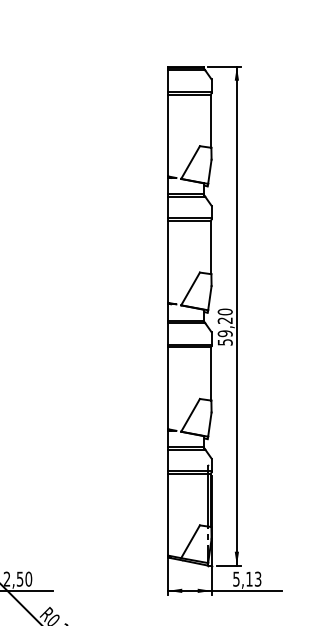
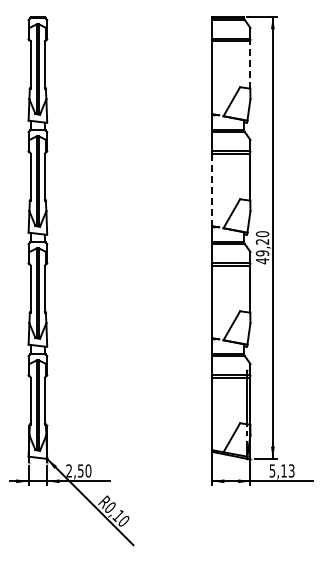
line: (210, 121) -> (249, 65), solid -> dashed
line: (168, 262) -> (212, 190), solid -> dashed
text: (225, 342) -> (262, 261), 59,20 -> 49,20

